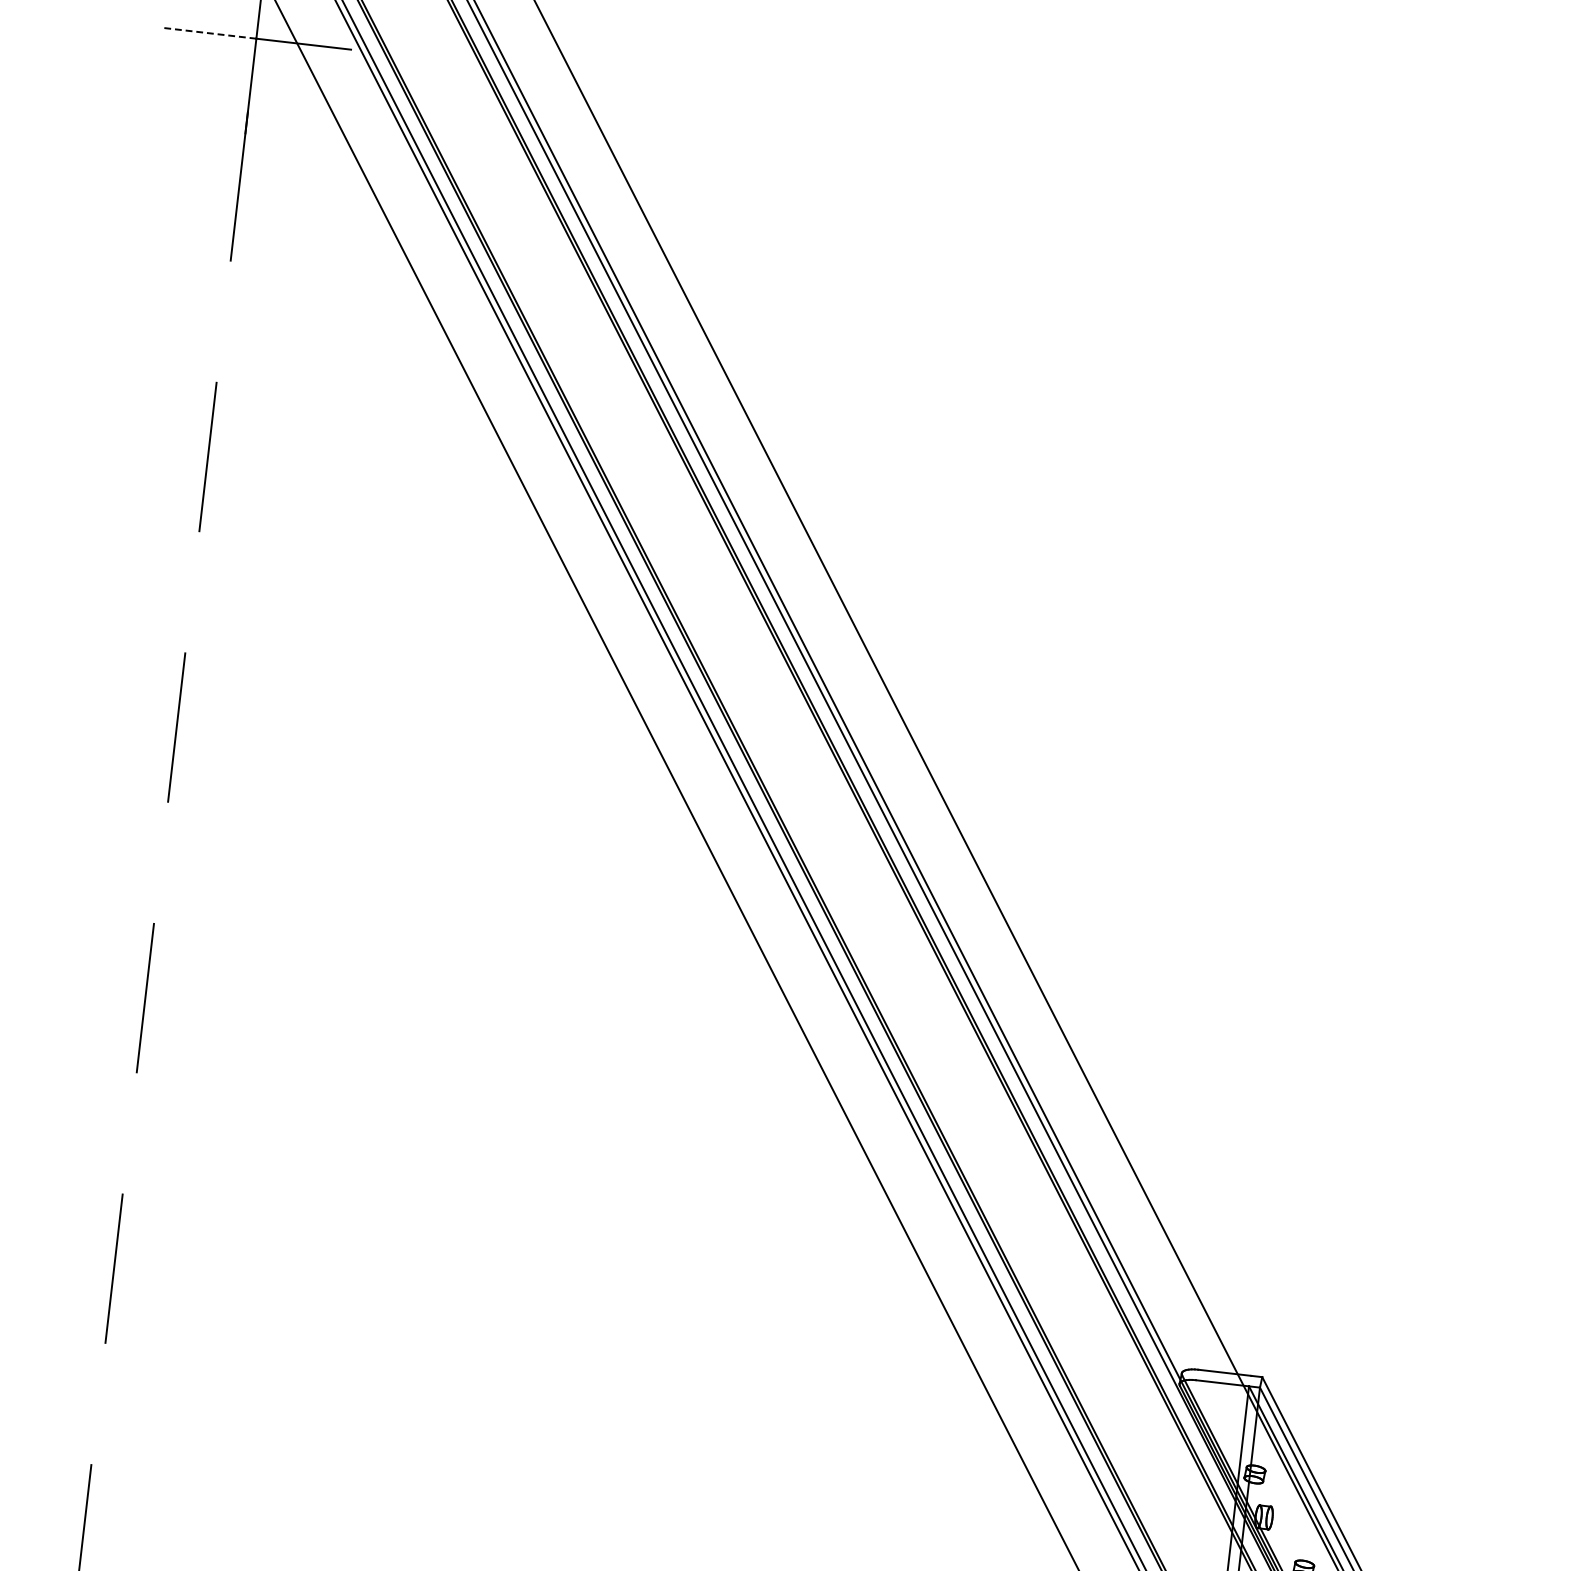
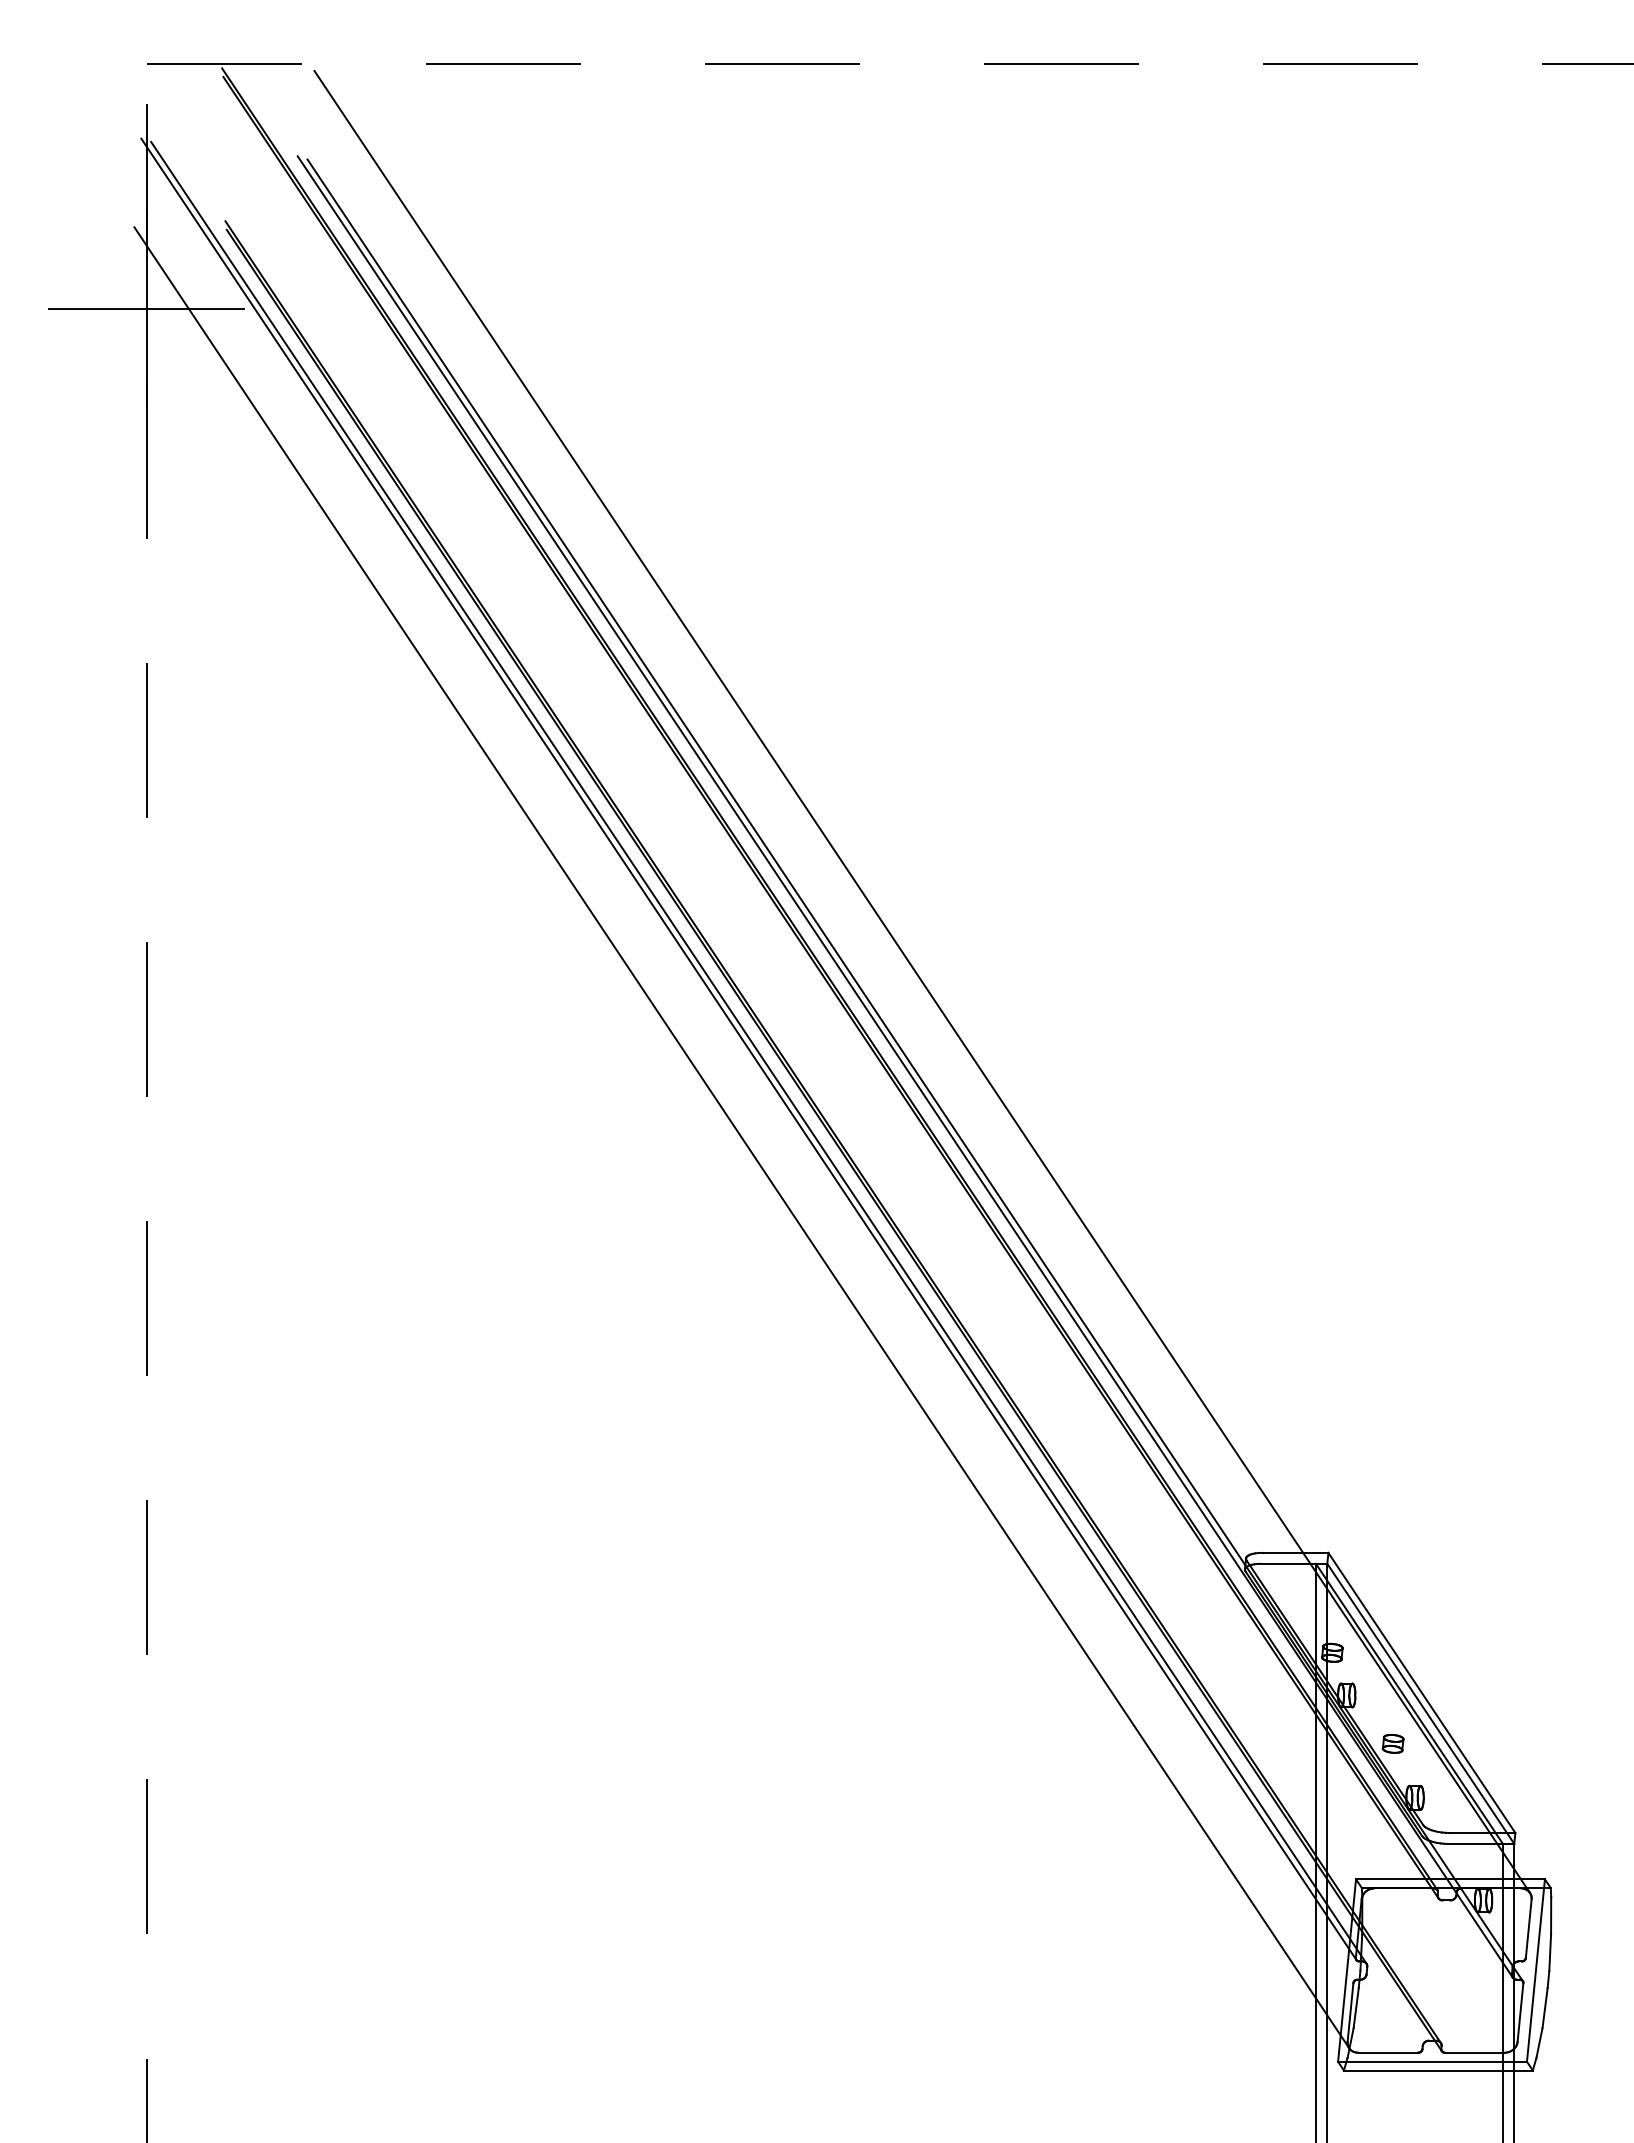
line: (208, 33) -> (97, 308), dashed -> solid

